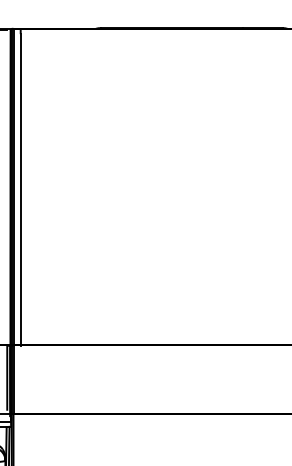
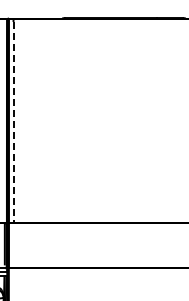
line: (20, 189) -> (13, 122), solid -> dashed

